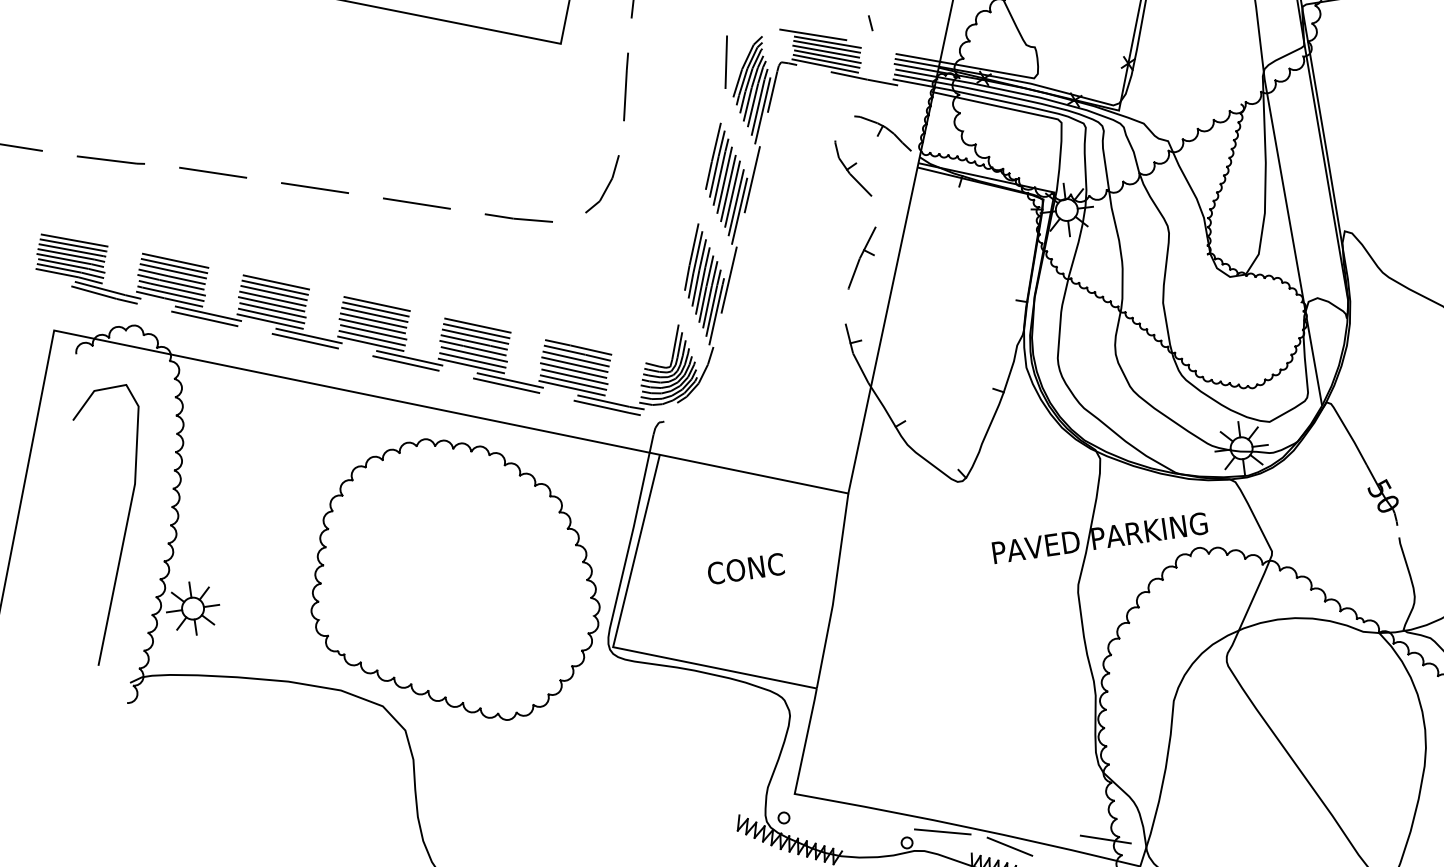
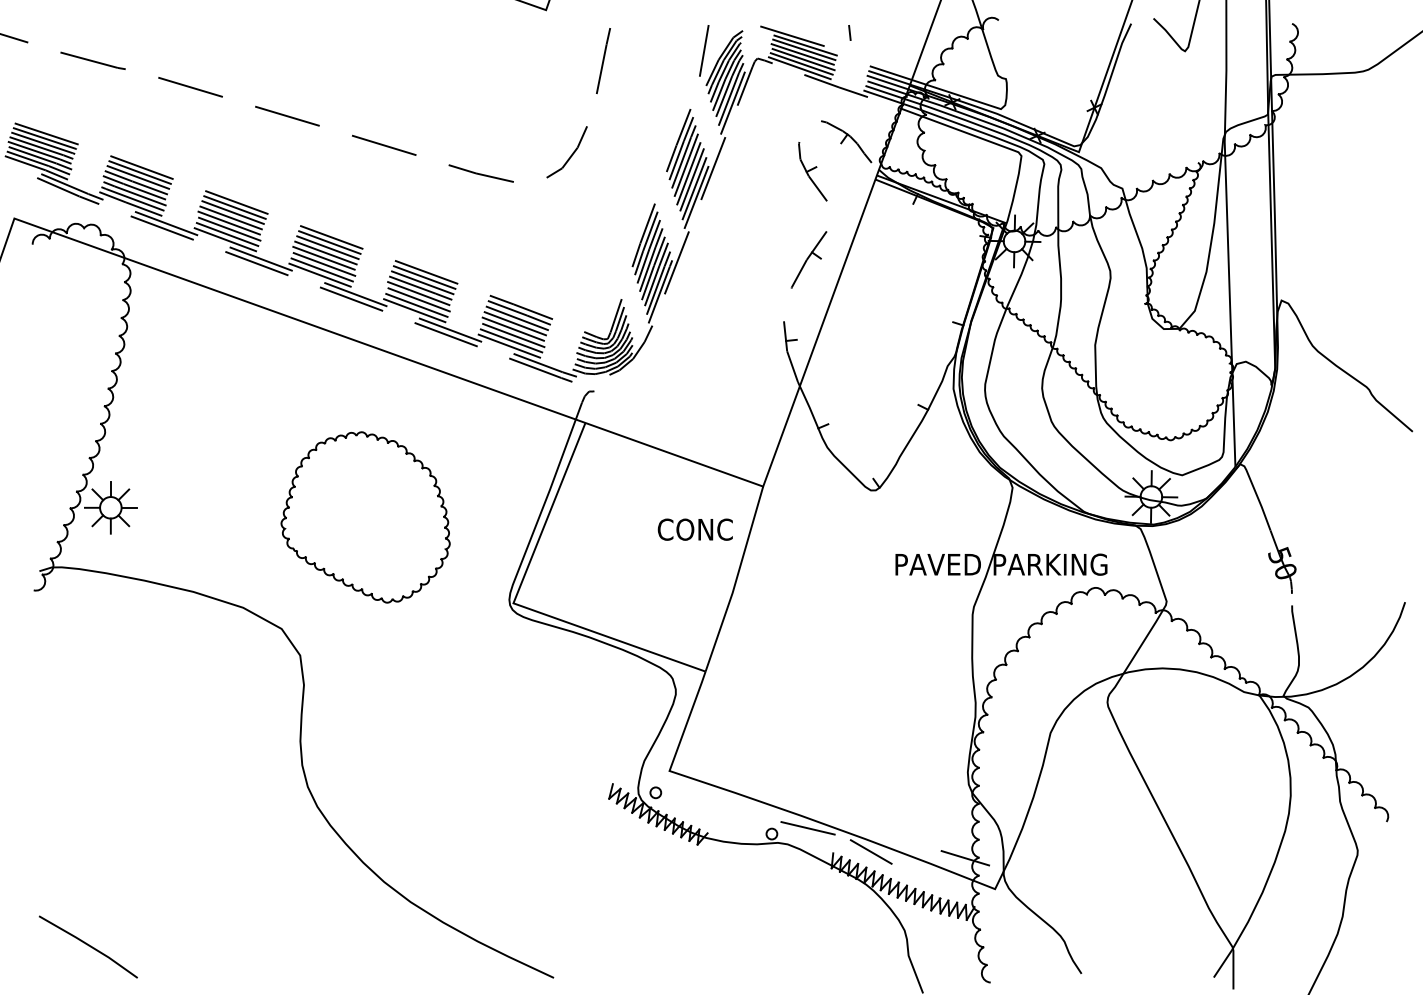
curve: (125, 526) -> (56, 418), removed
text: (745, 568) -> (694, 529), moved
part: (451, 581) -> (365, 517), size x0.6

